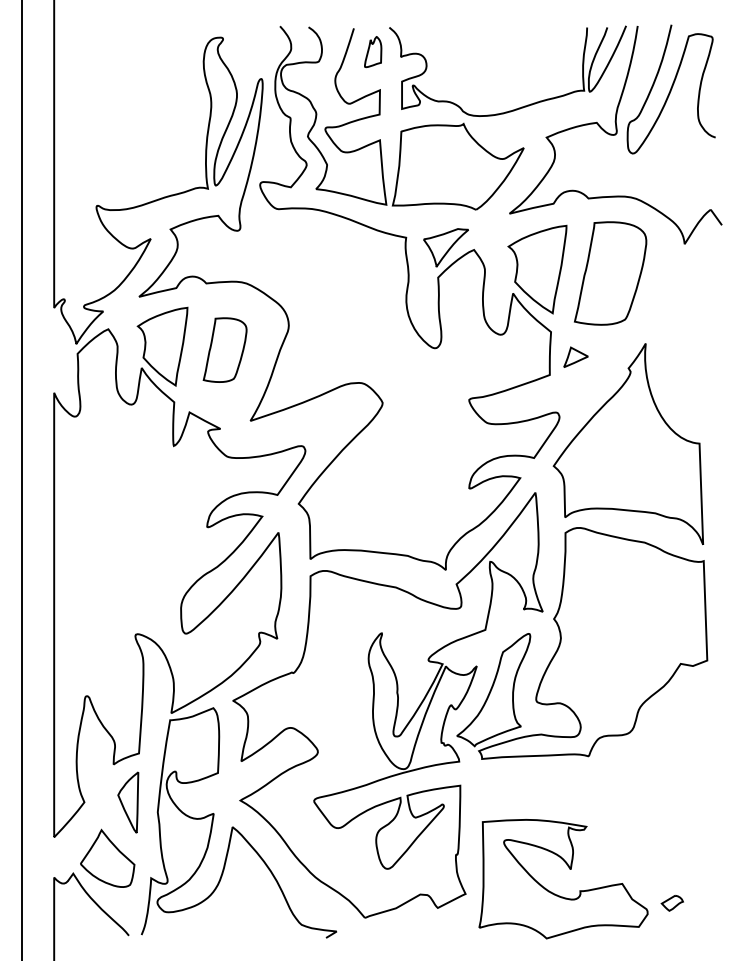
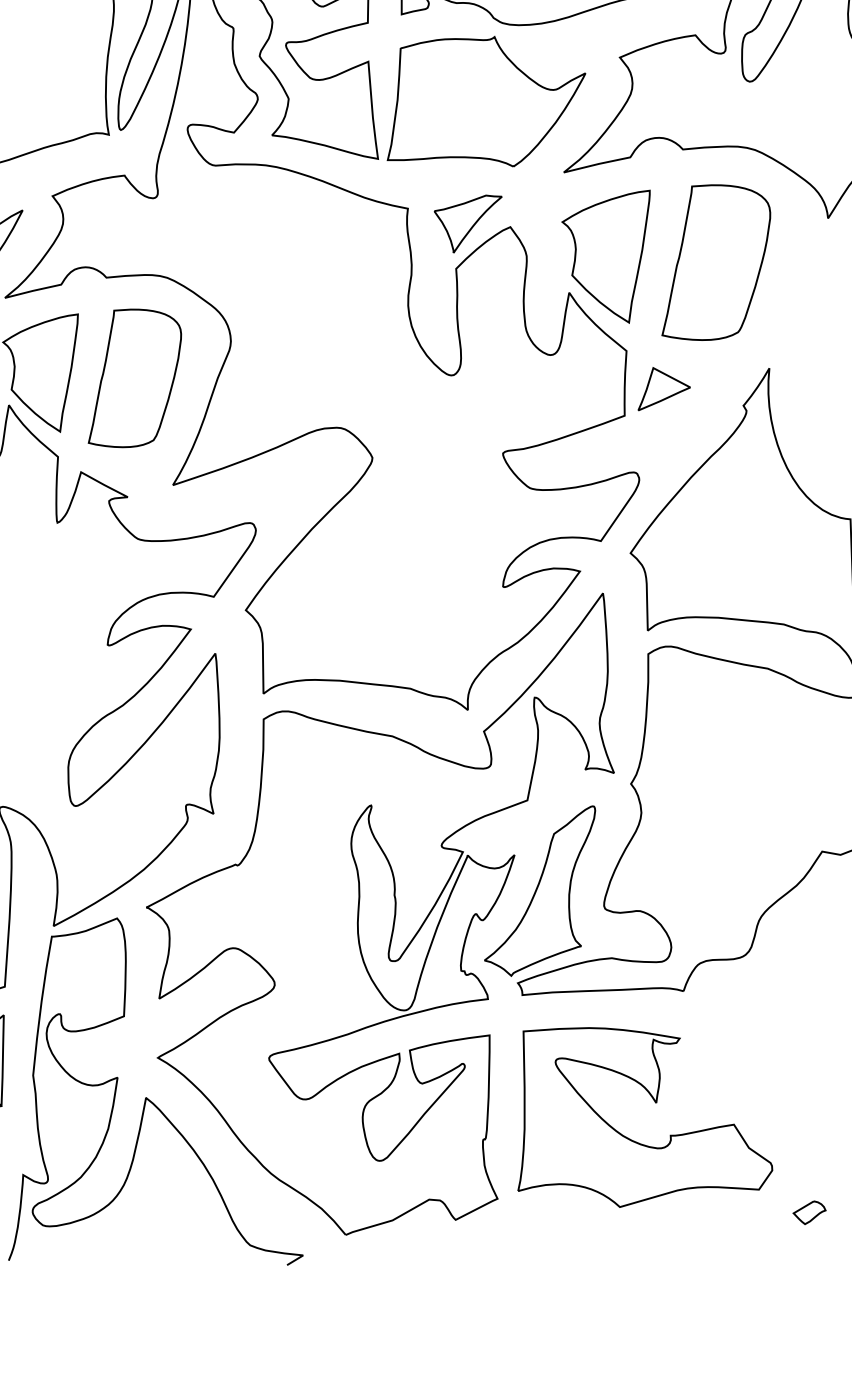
part: (224, 349) -> (133, 377), size x1.43
part: (575, 357) -> (663, 389), size x1.43
part: (569, 869) -> (654, 1102), moved

